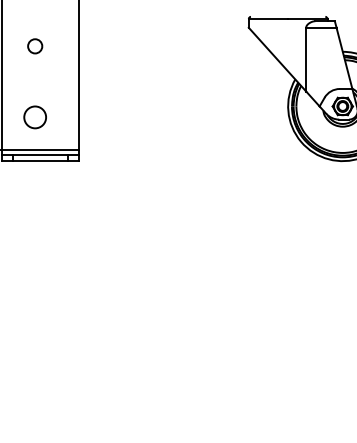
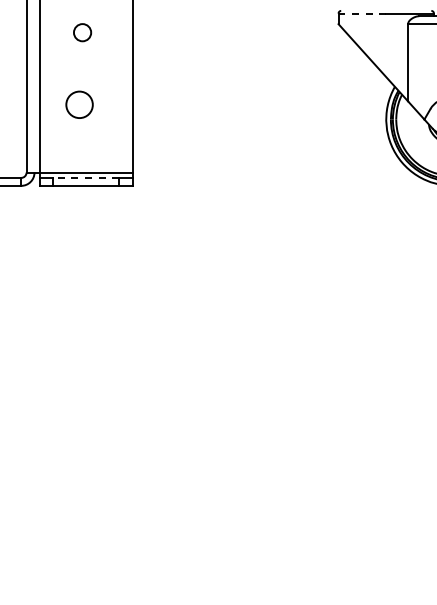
line: (268, 18) -> (362, 13), solid -> dashed
circle: (35, 46) -> (82, 32), moved
circle: (35, 117) -> (79, 104), moved
line: (40, 154) -> (85, 177), solid -> dashed

